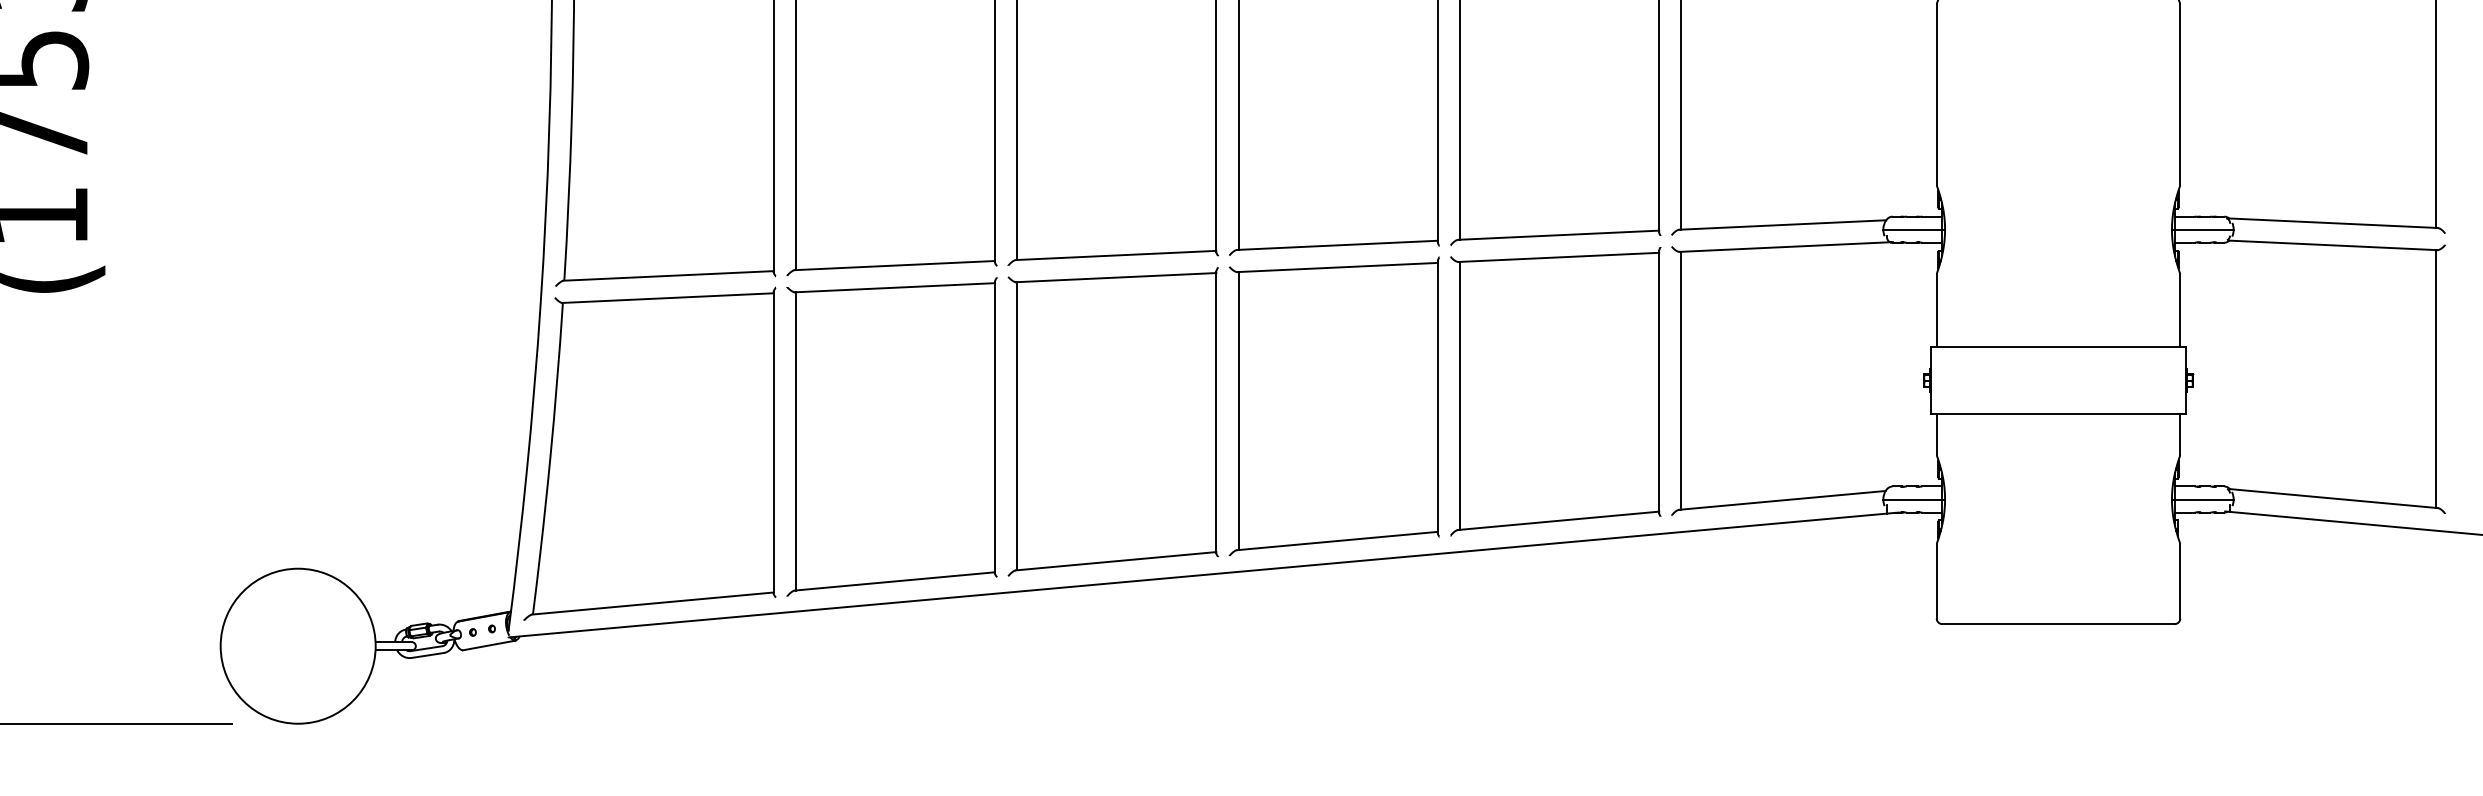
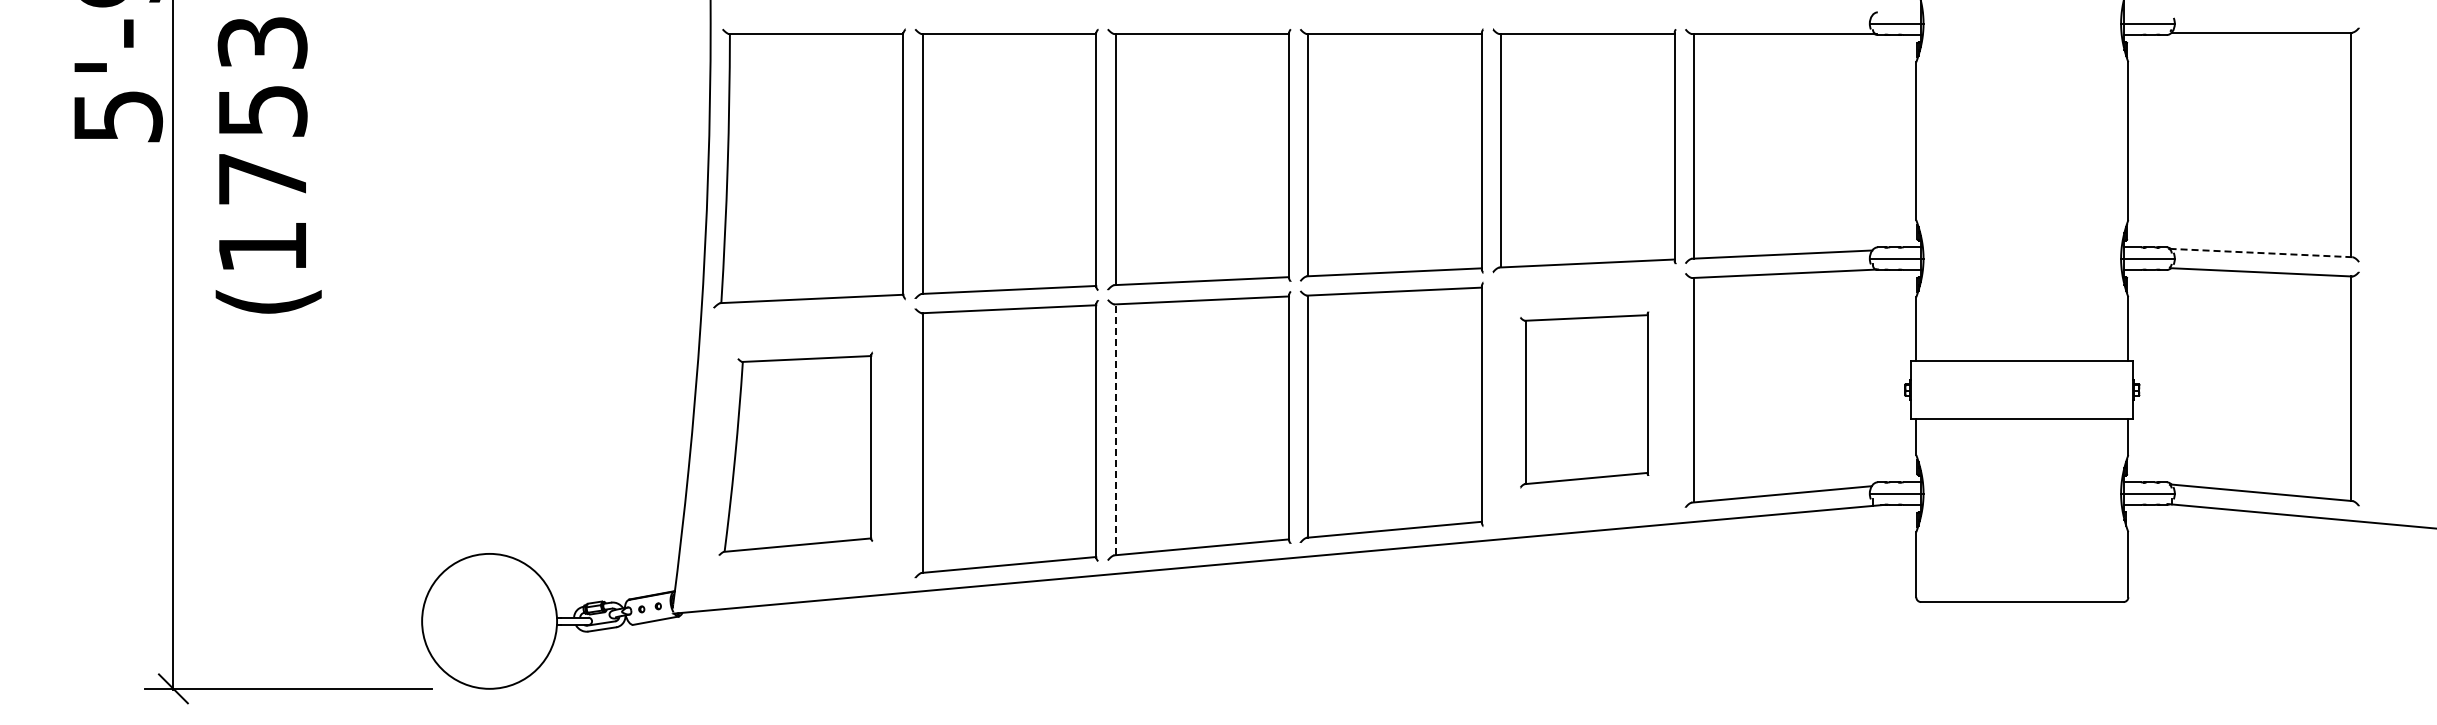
line: (2333, 223) -> (2261, 253), solid -> dashed
part: (1555, 391) -> (1584, 399), size x0.7
line: (1017, 425) -> (1115, 429), solid -> dashed
part: (649, 453) -> (795, 453), size x0.7

